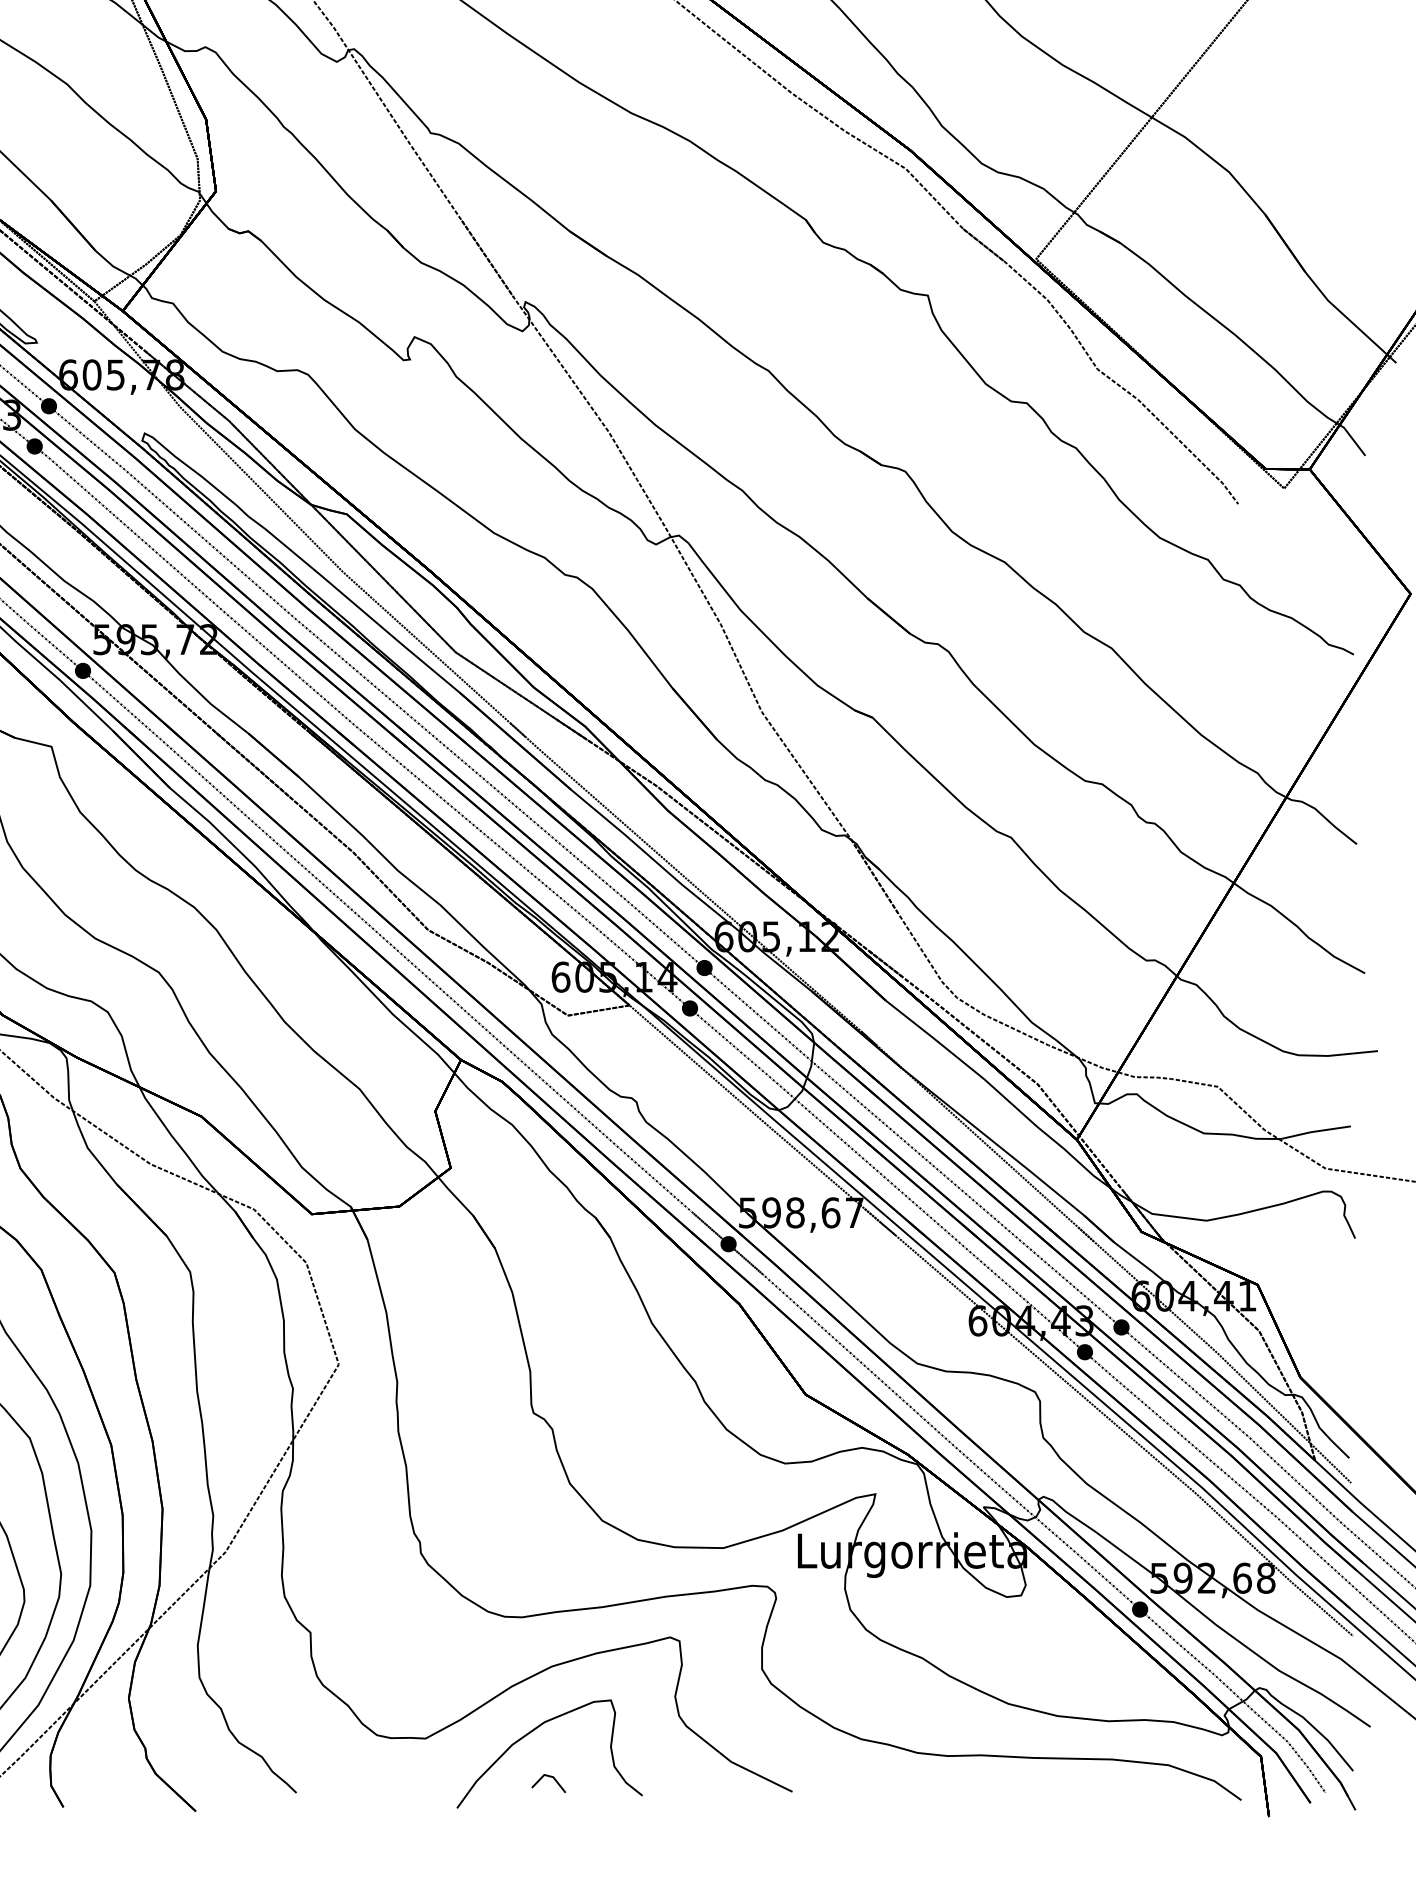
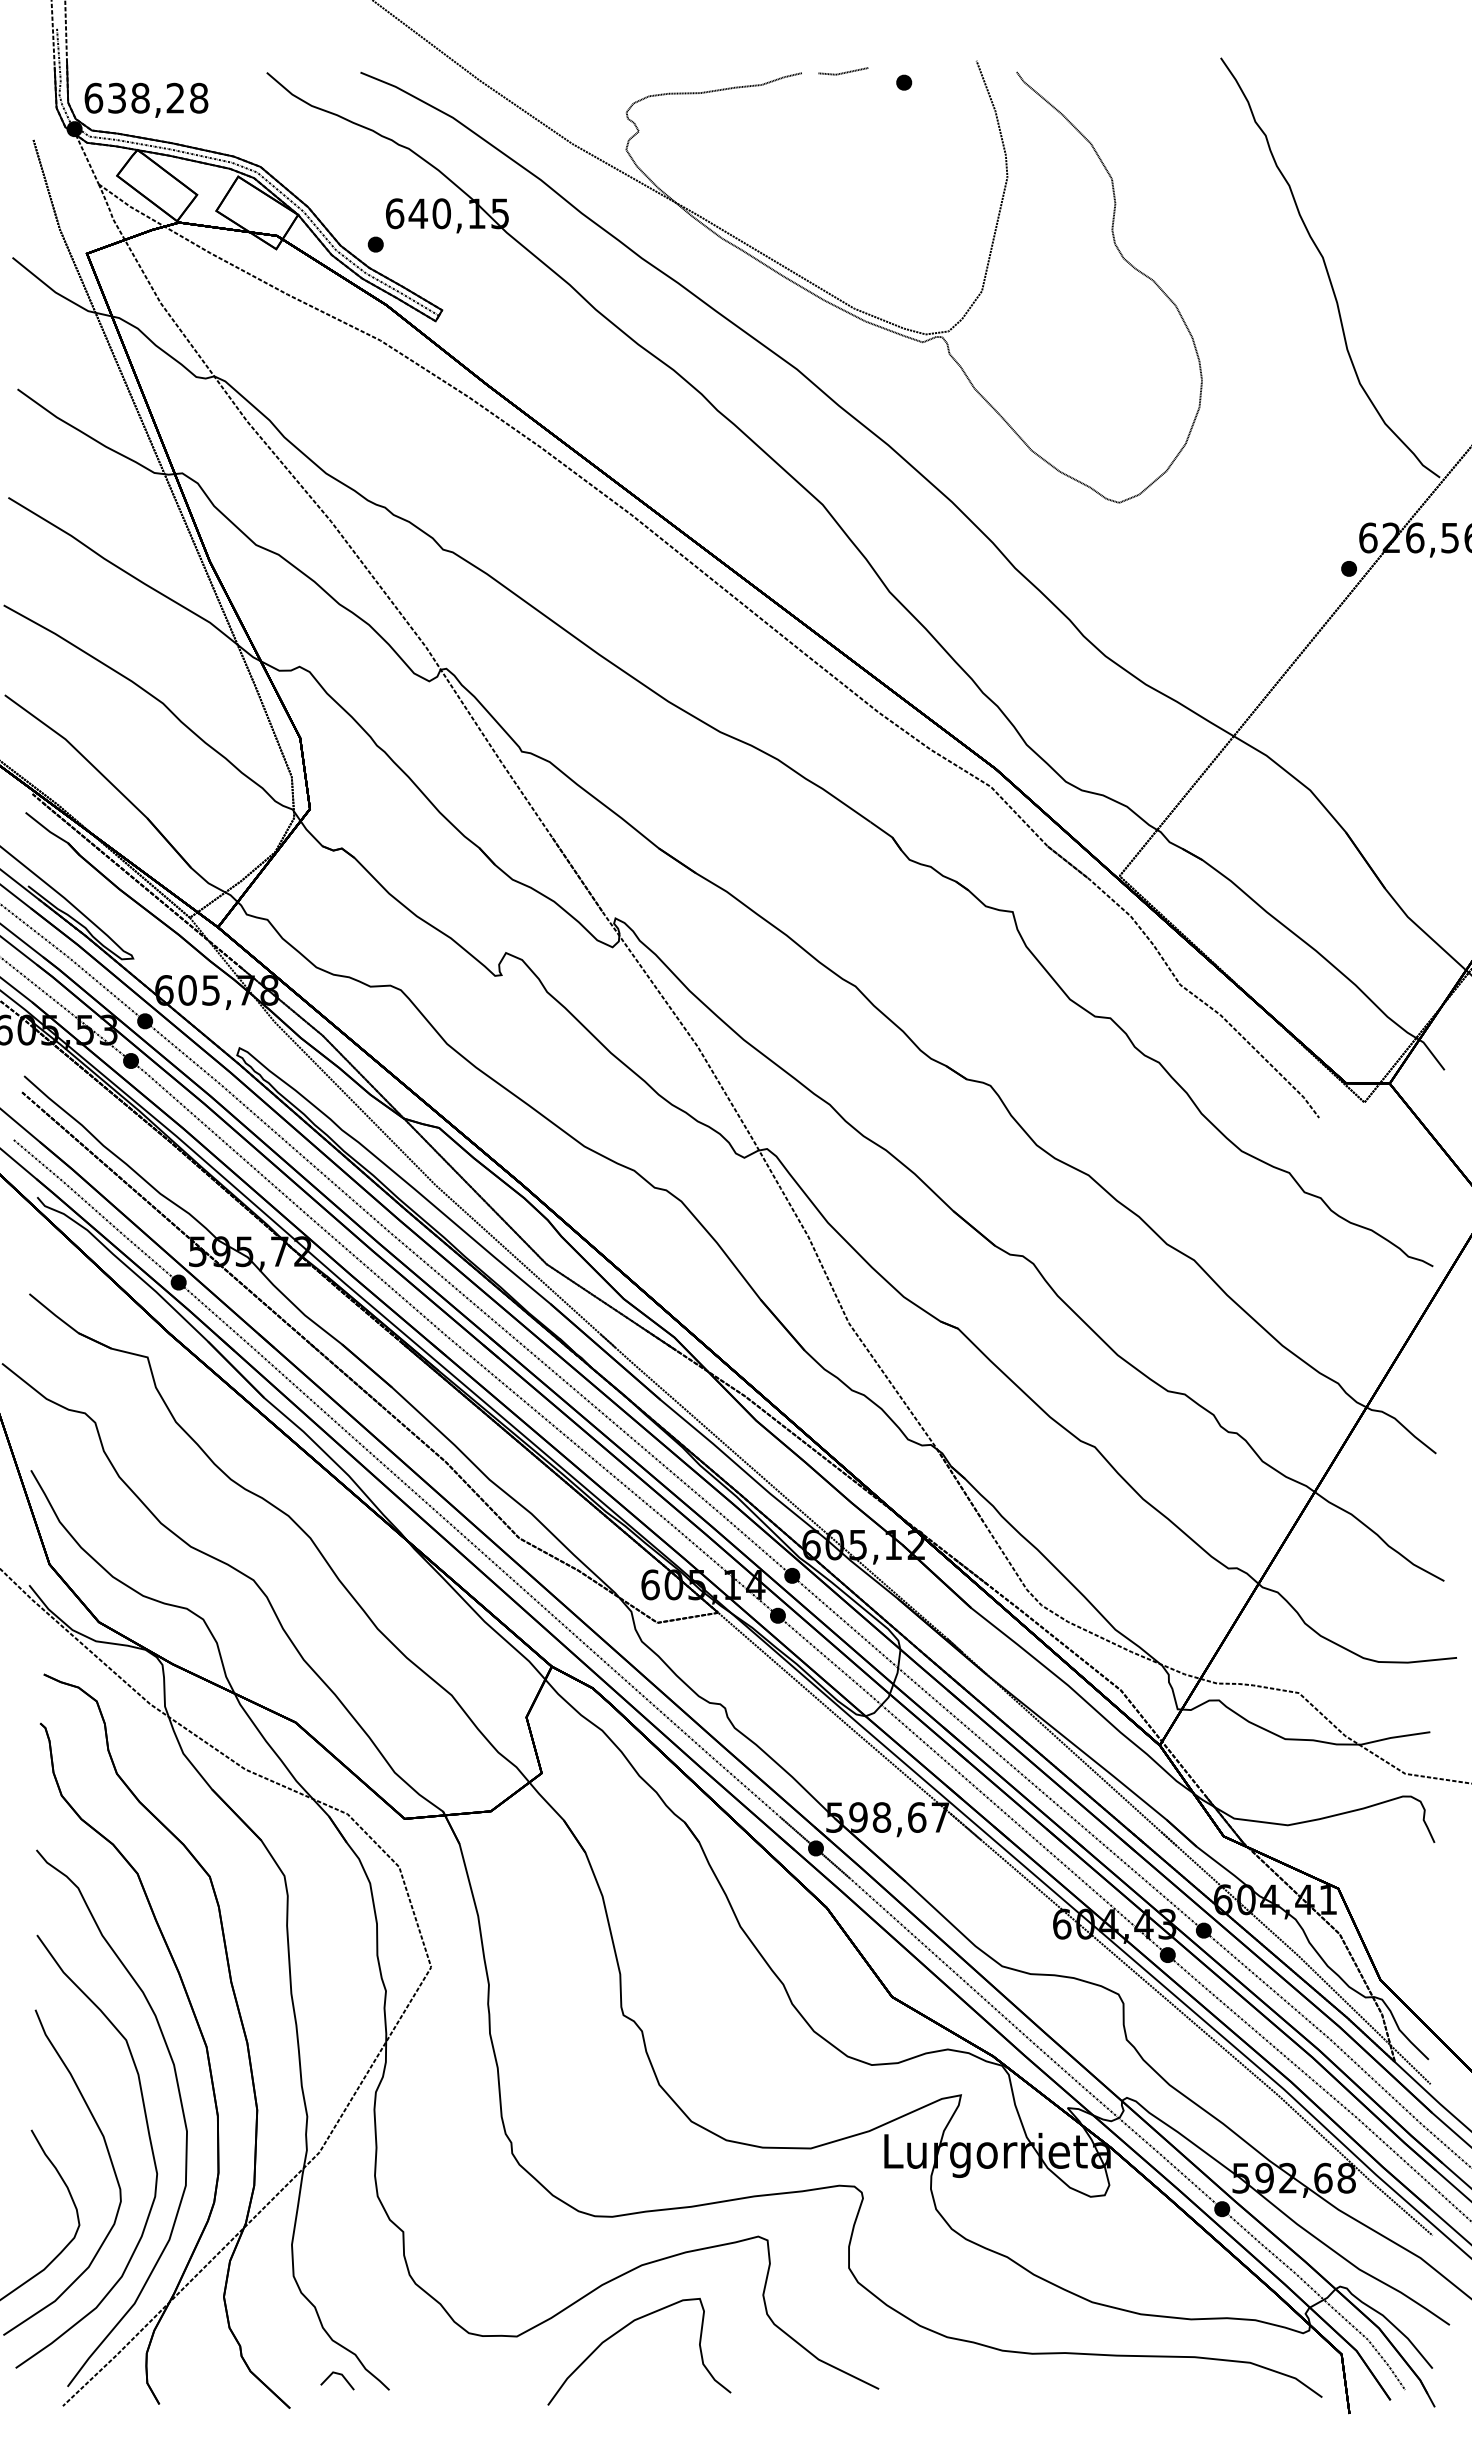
line: (551, 1778) -> (340, 2375), moved

